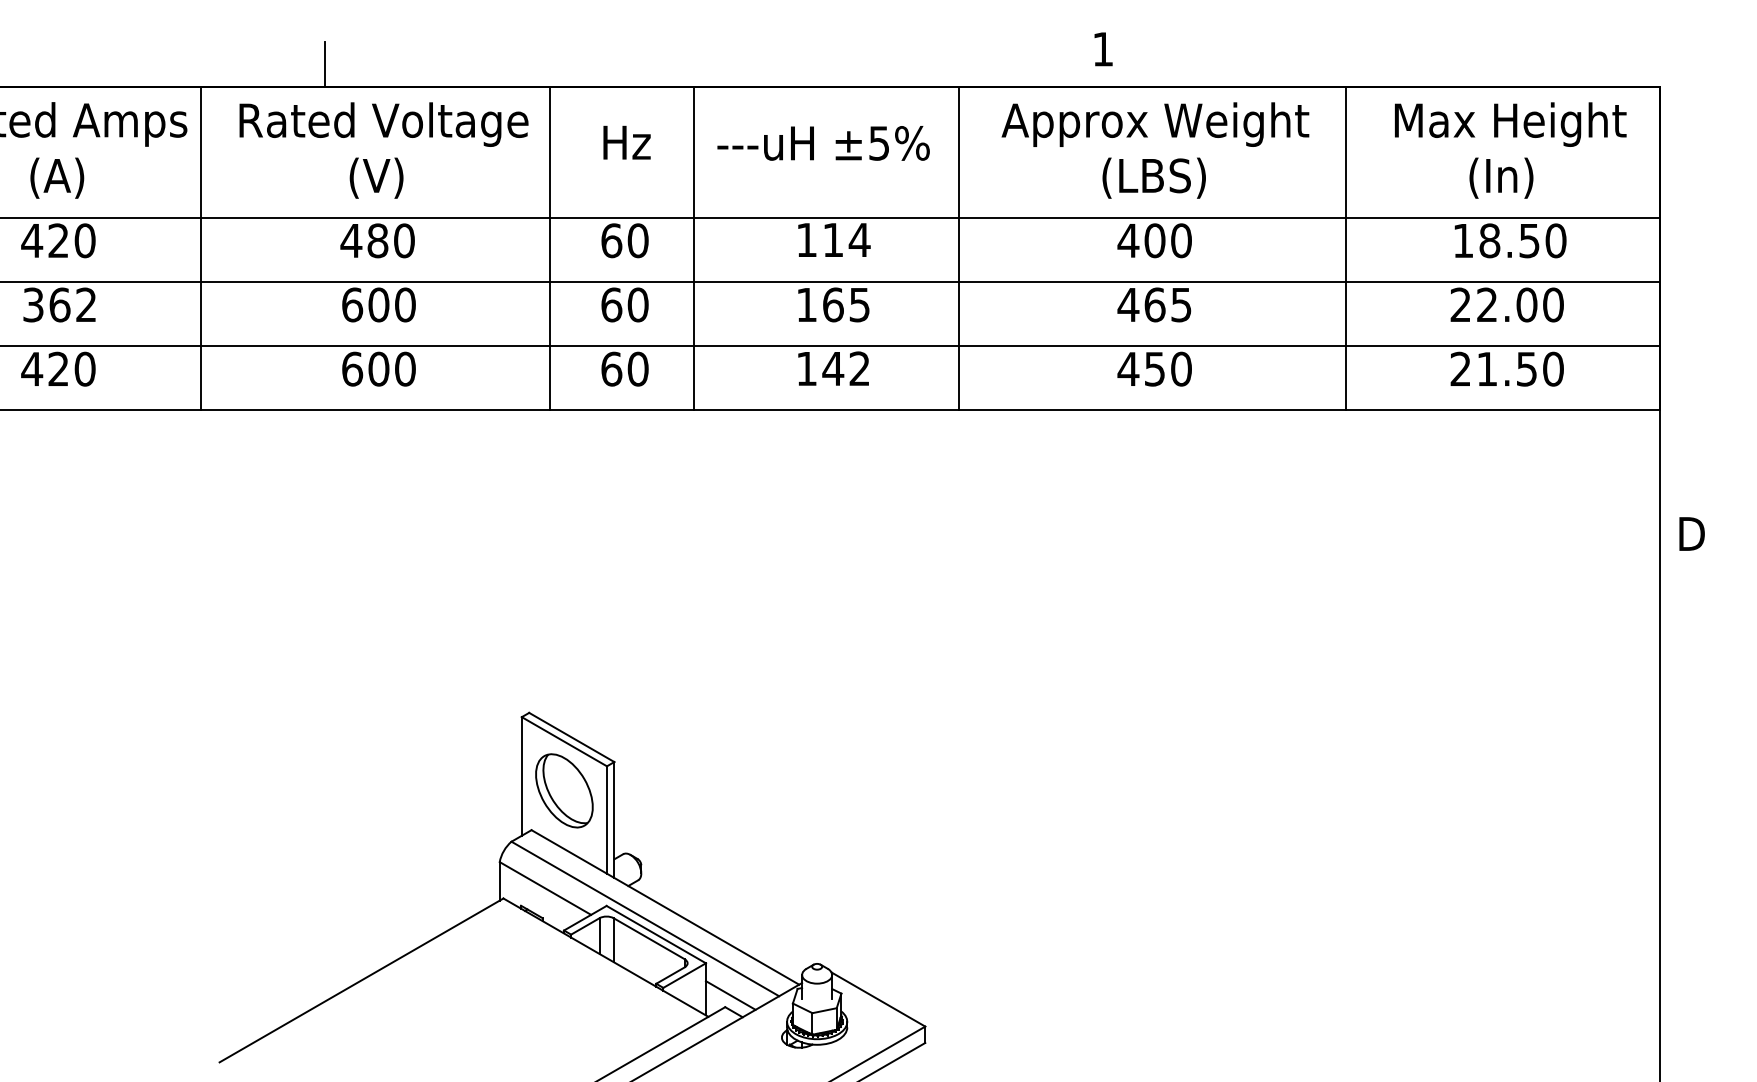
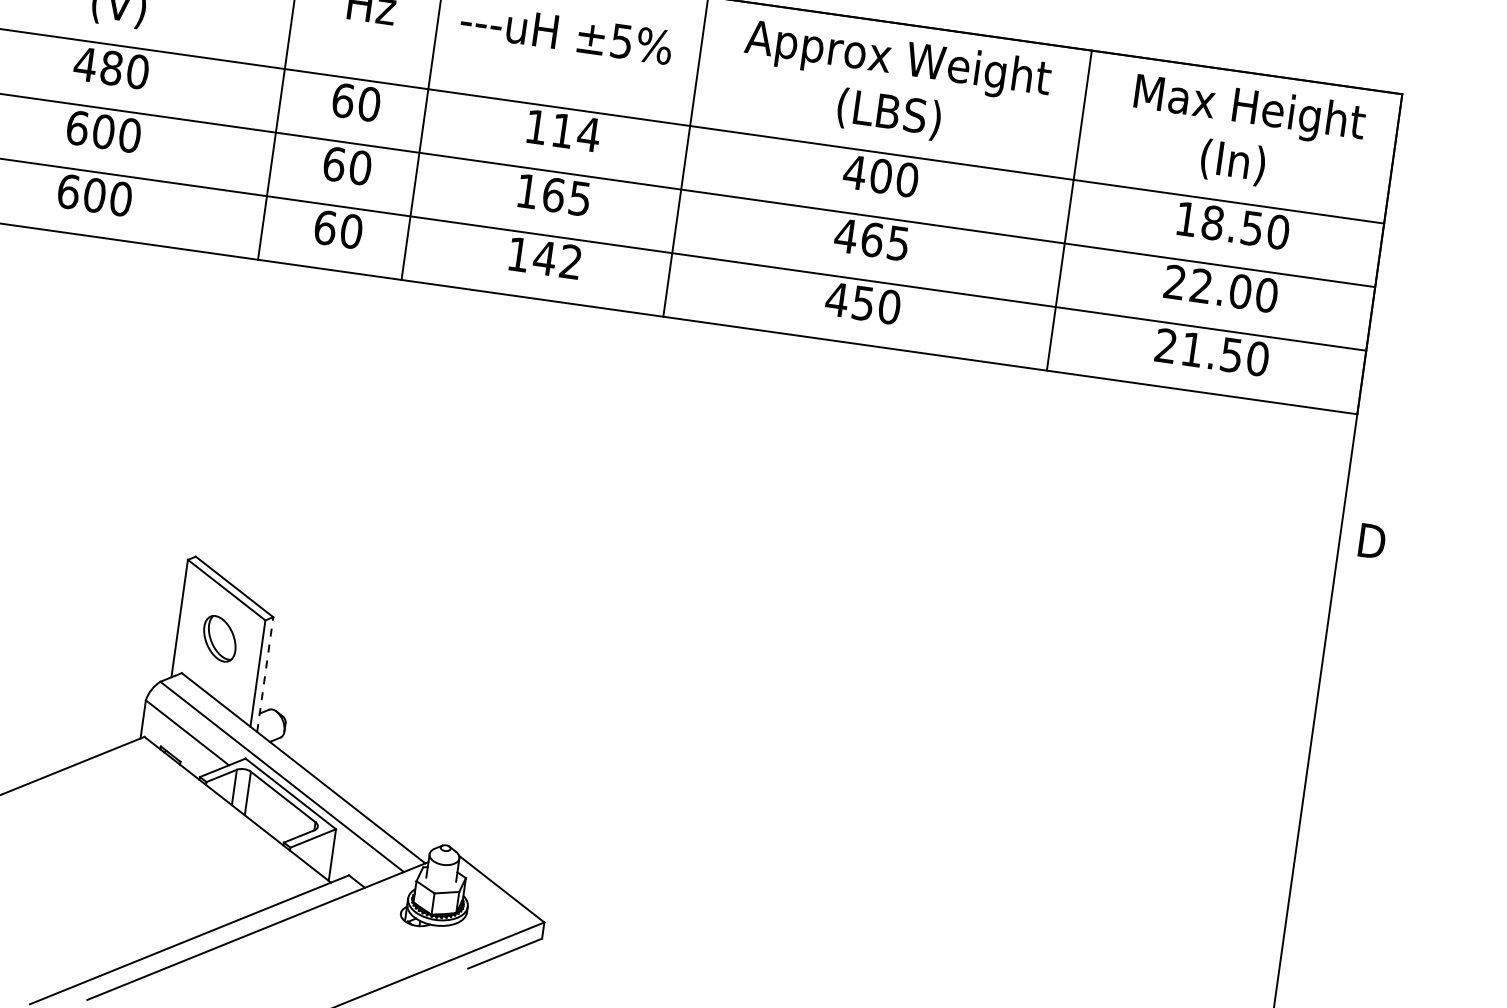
part: (564, 790) -> (219, 638), size x0.6
line: (614, 820) -> (265, 675), solid -> dashed
line: (730, 995) -> (355, 864), removed

